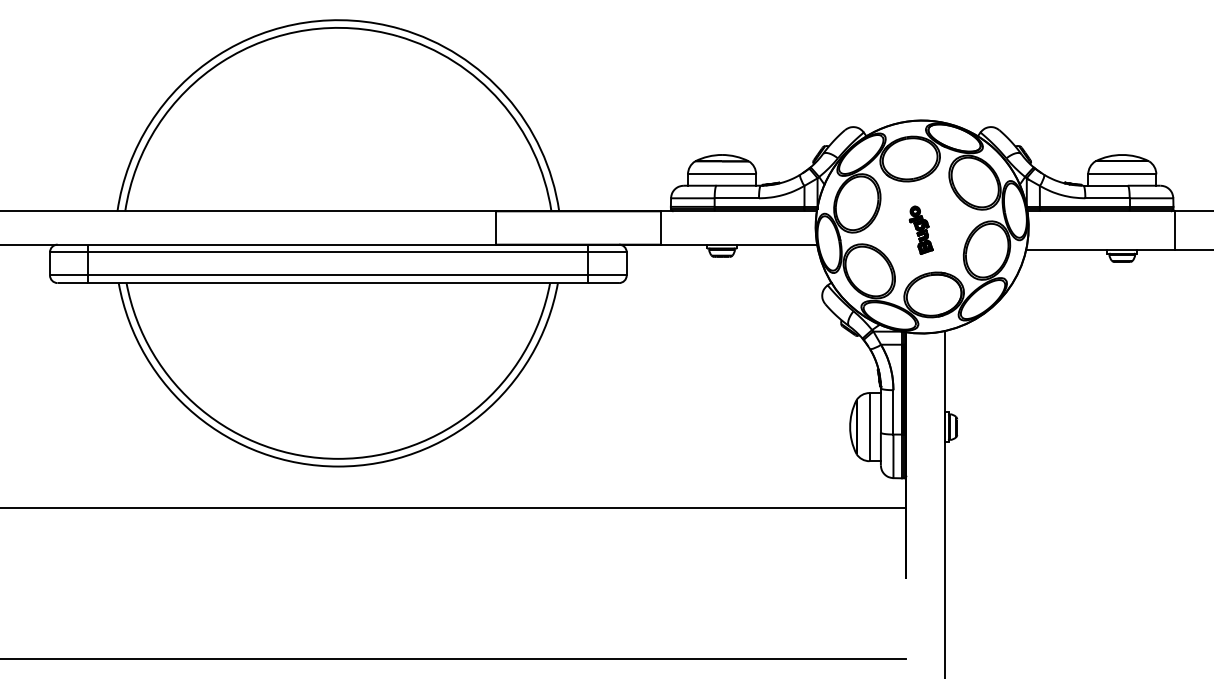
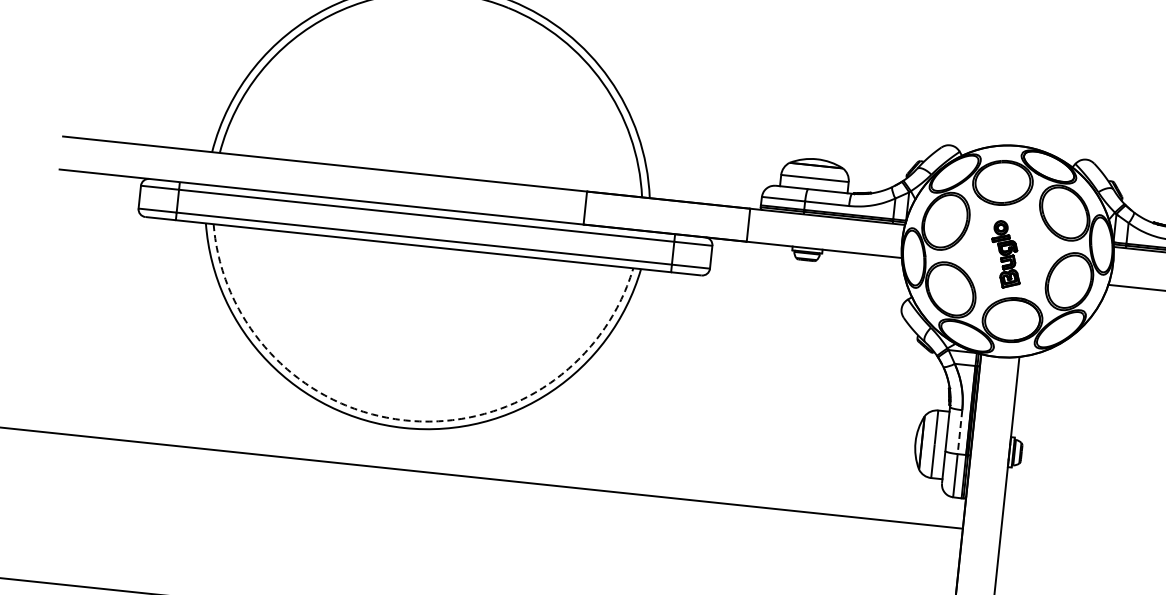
part: (920, 229) -> (1005, 253), size x1.4
line: (893, 412) -> (960, 432), solid -> dashed
arc: (338, 458) -> (405, 420), solid -> dashed

